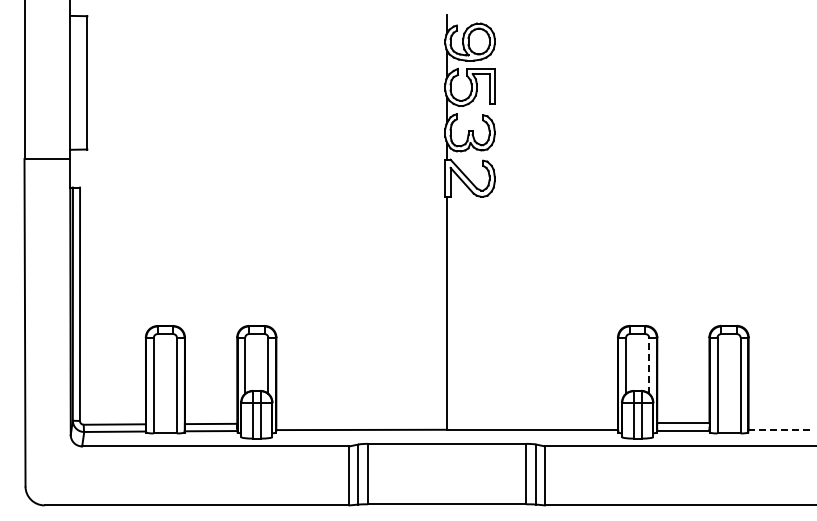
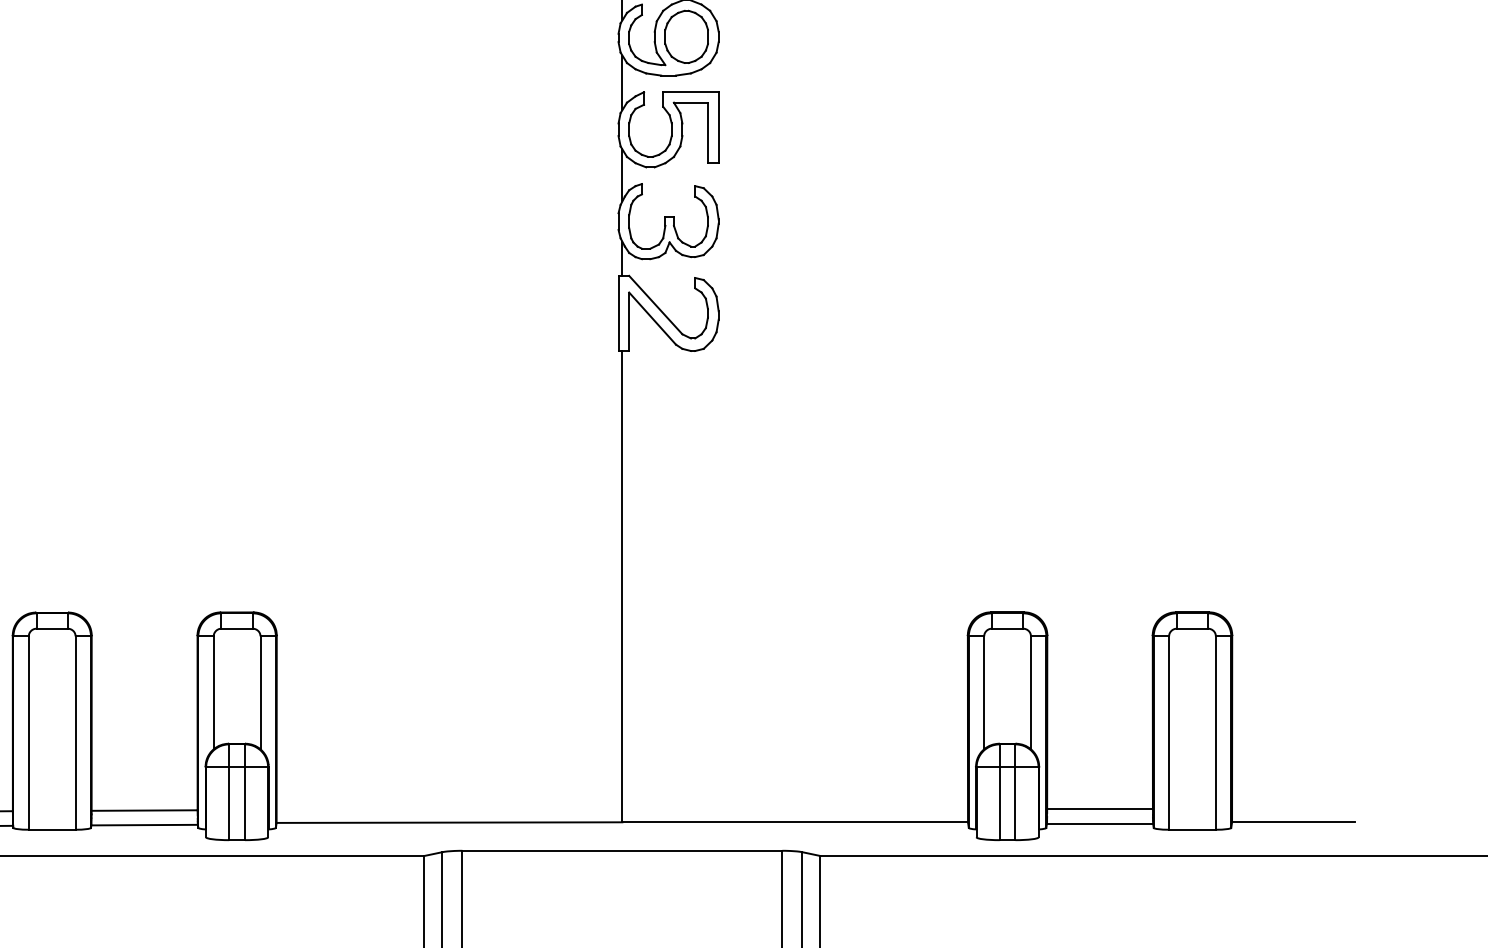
line: (649, 365) -> (1031, 692), dashed -> solid
line: (778, 429) -> (1292, 821), dashed -> solid

